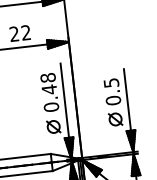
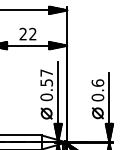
text: (110, 82) -> (97, 82), 0.5 -> 0.6
text: (48, 83) -> (46, 77), 0.48 -> 0.57

